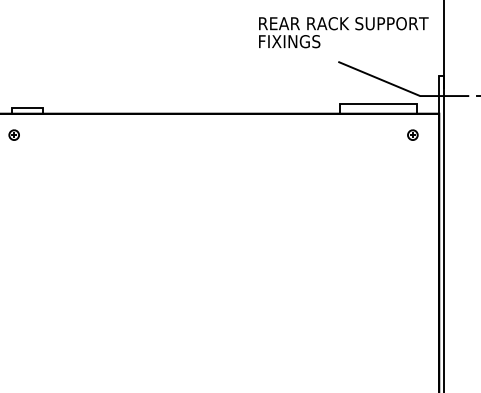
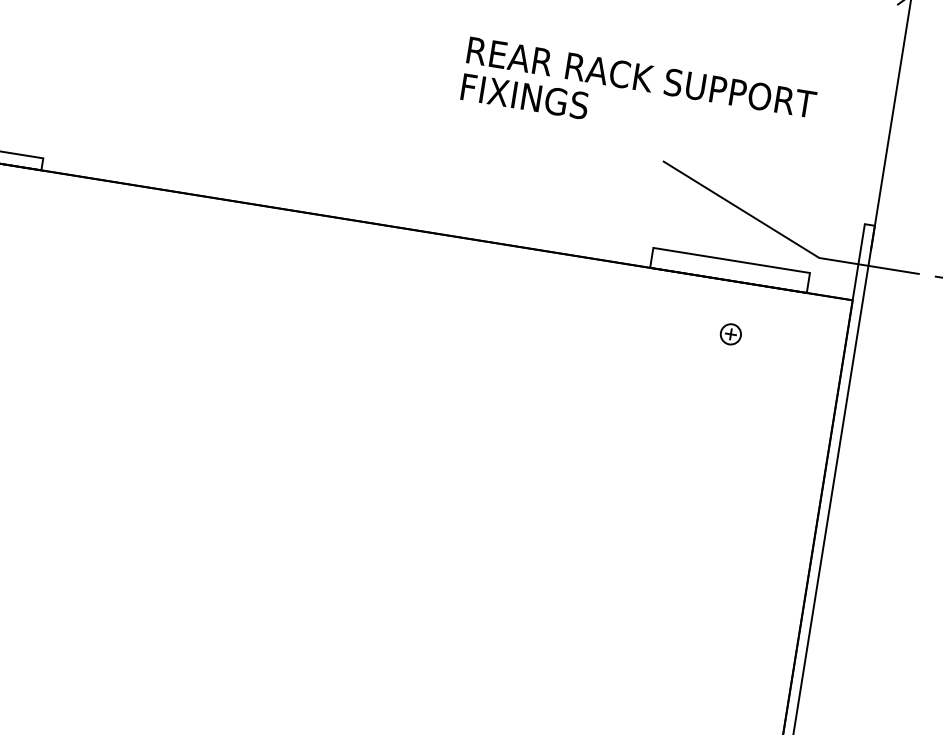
text: (343, 32) -> (638, 95), moved
part: (412, 134) -> (730, 332), moved

